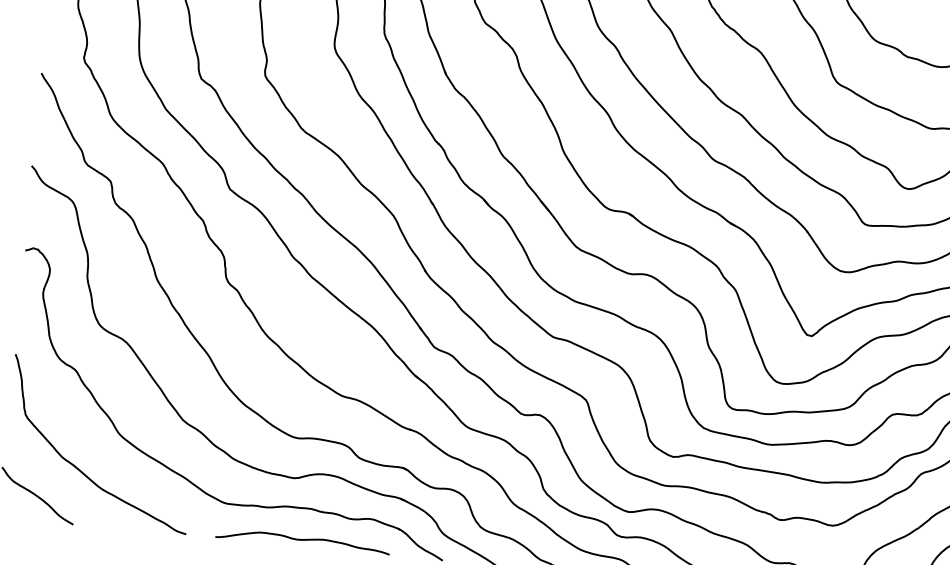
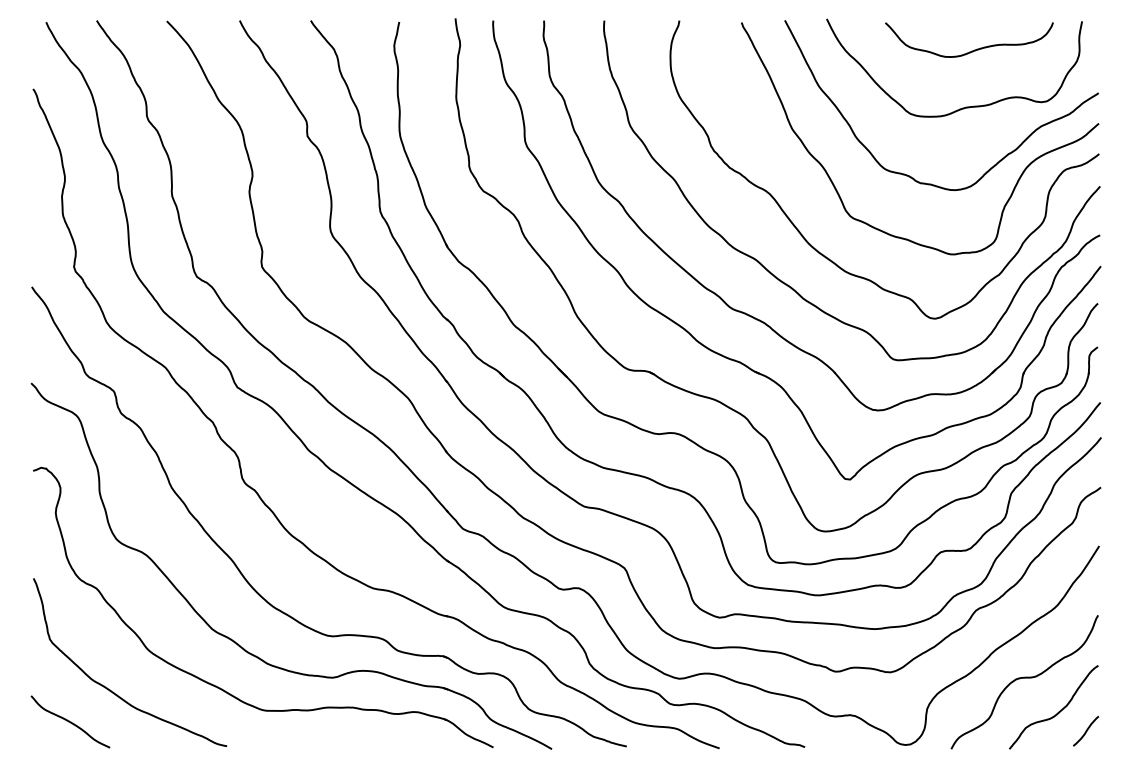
curve: (302, 541) -> (347, 741), removed

